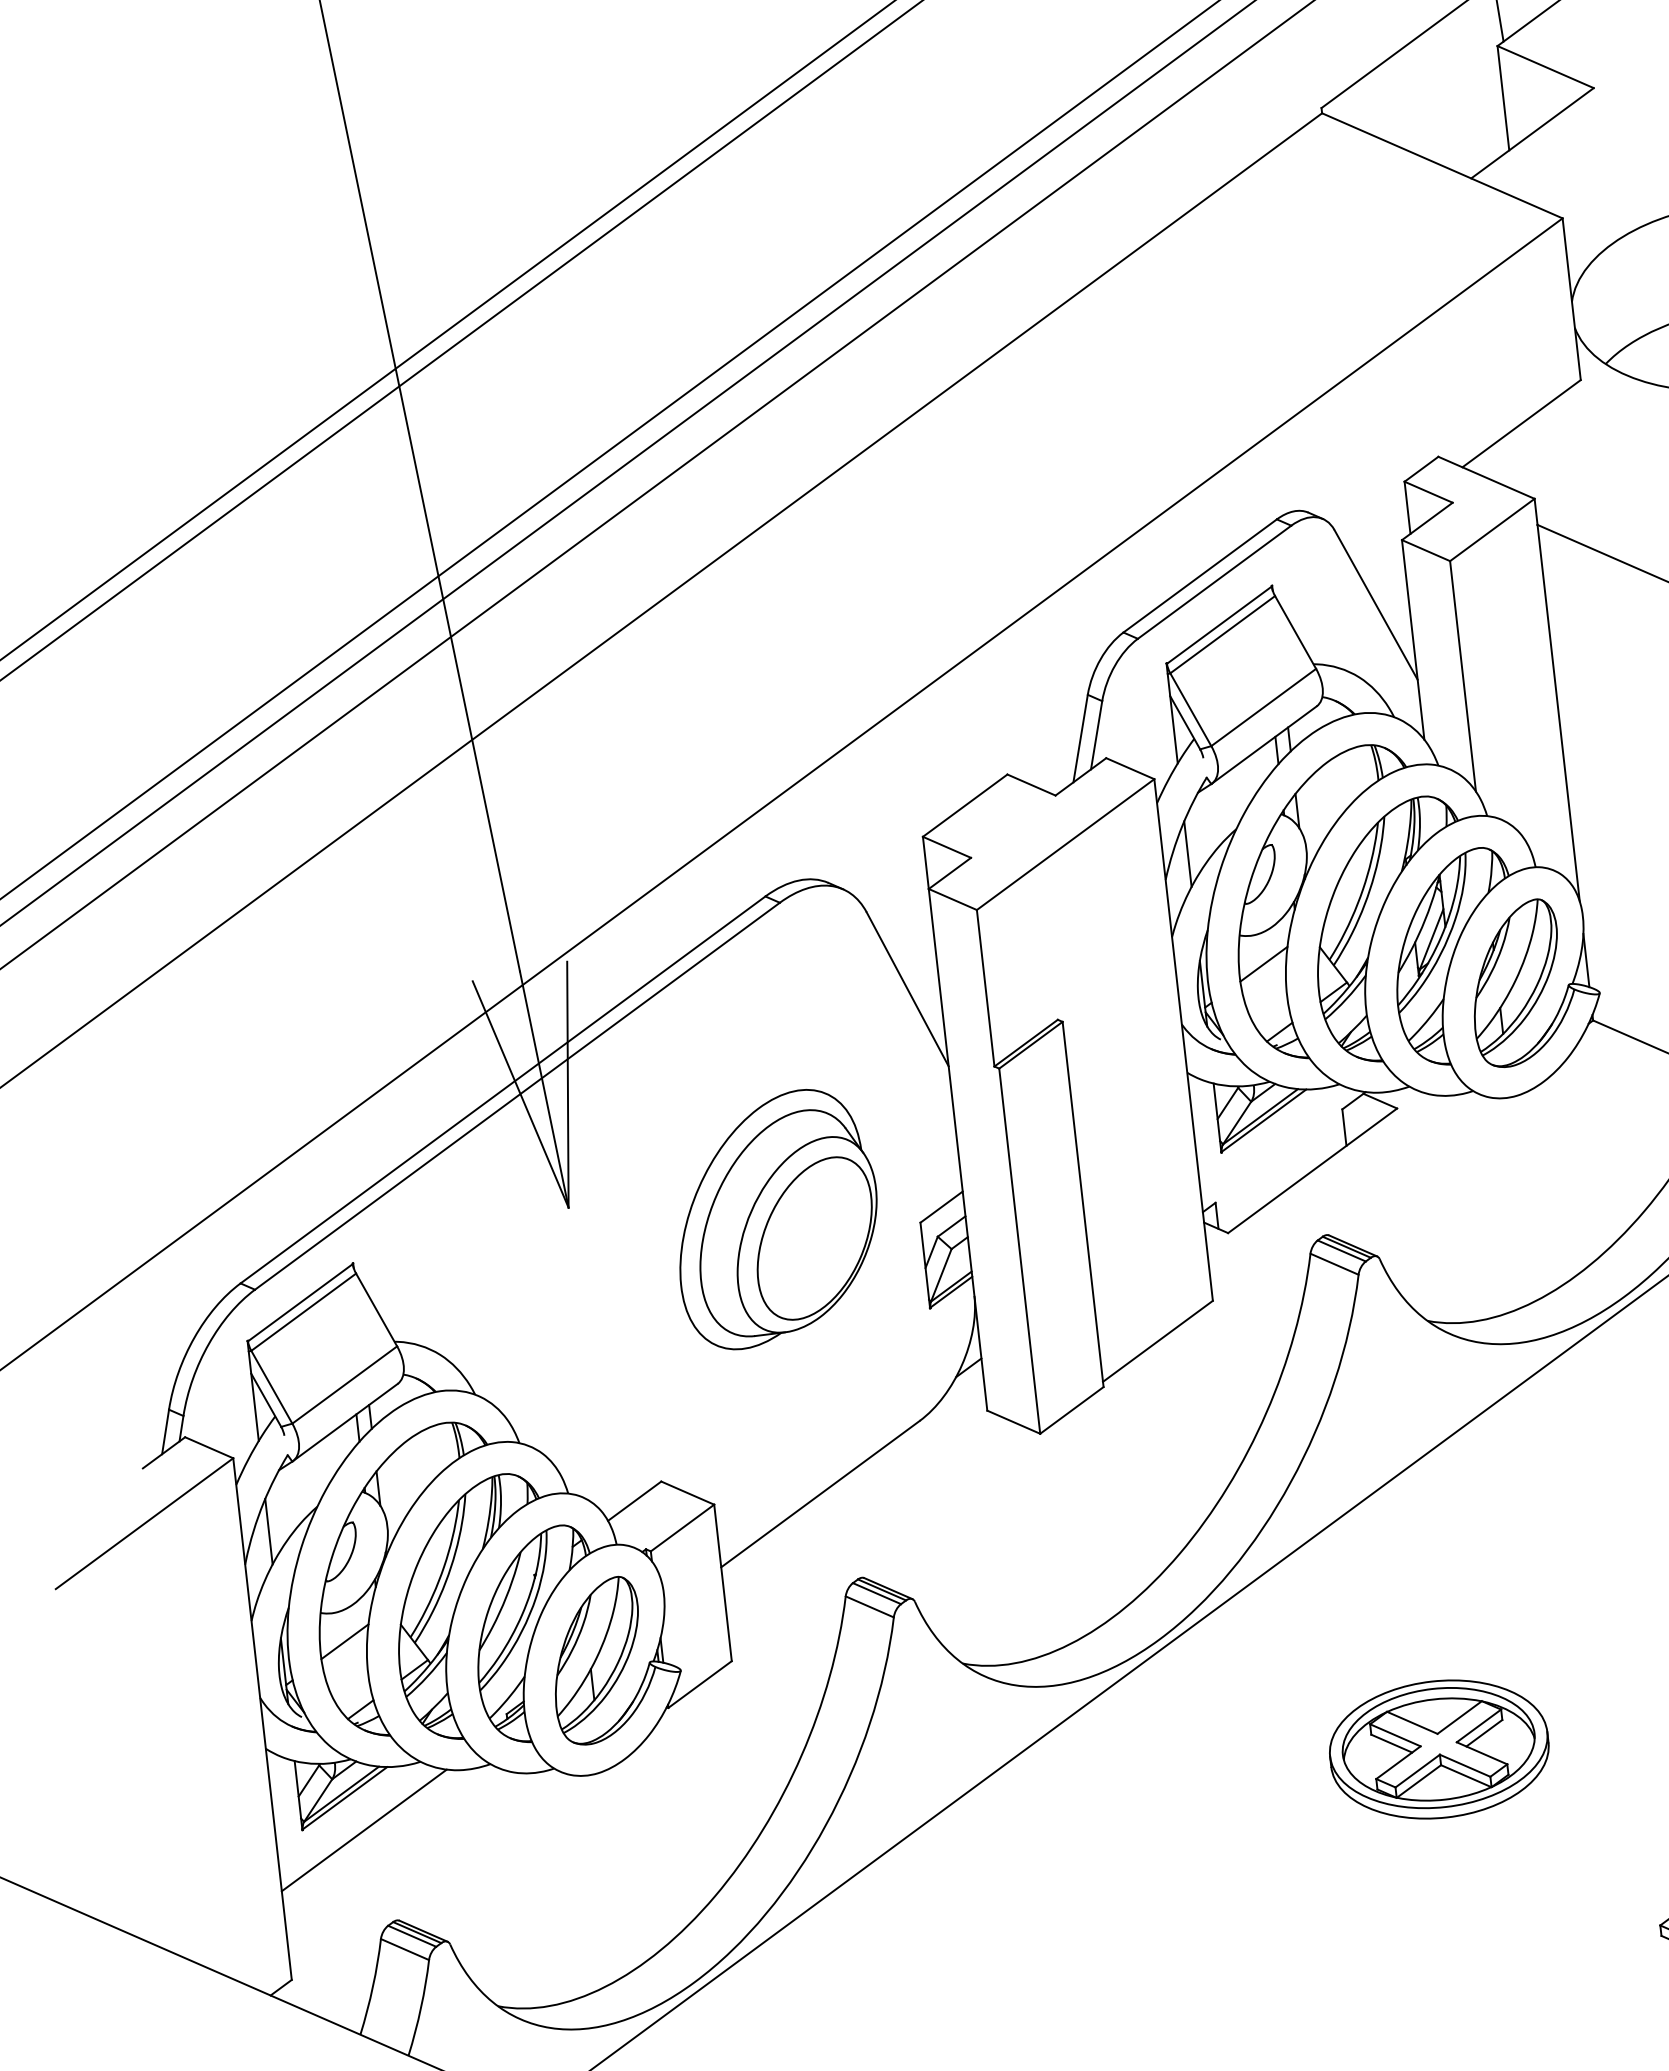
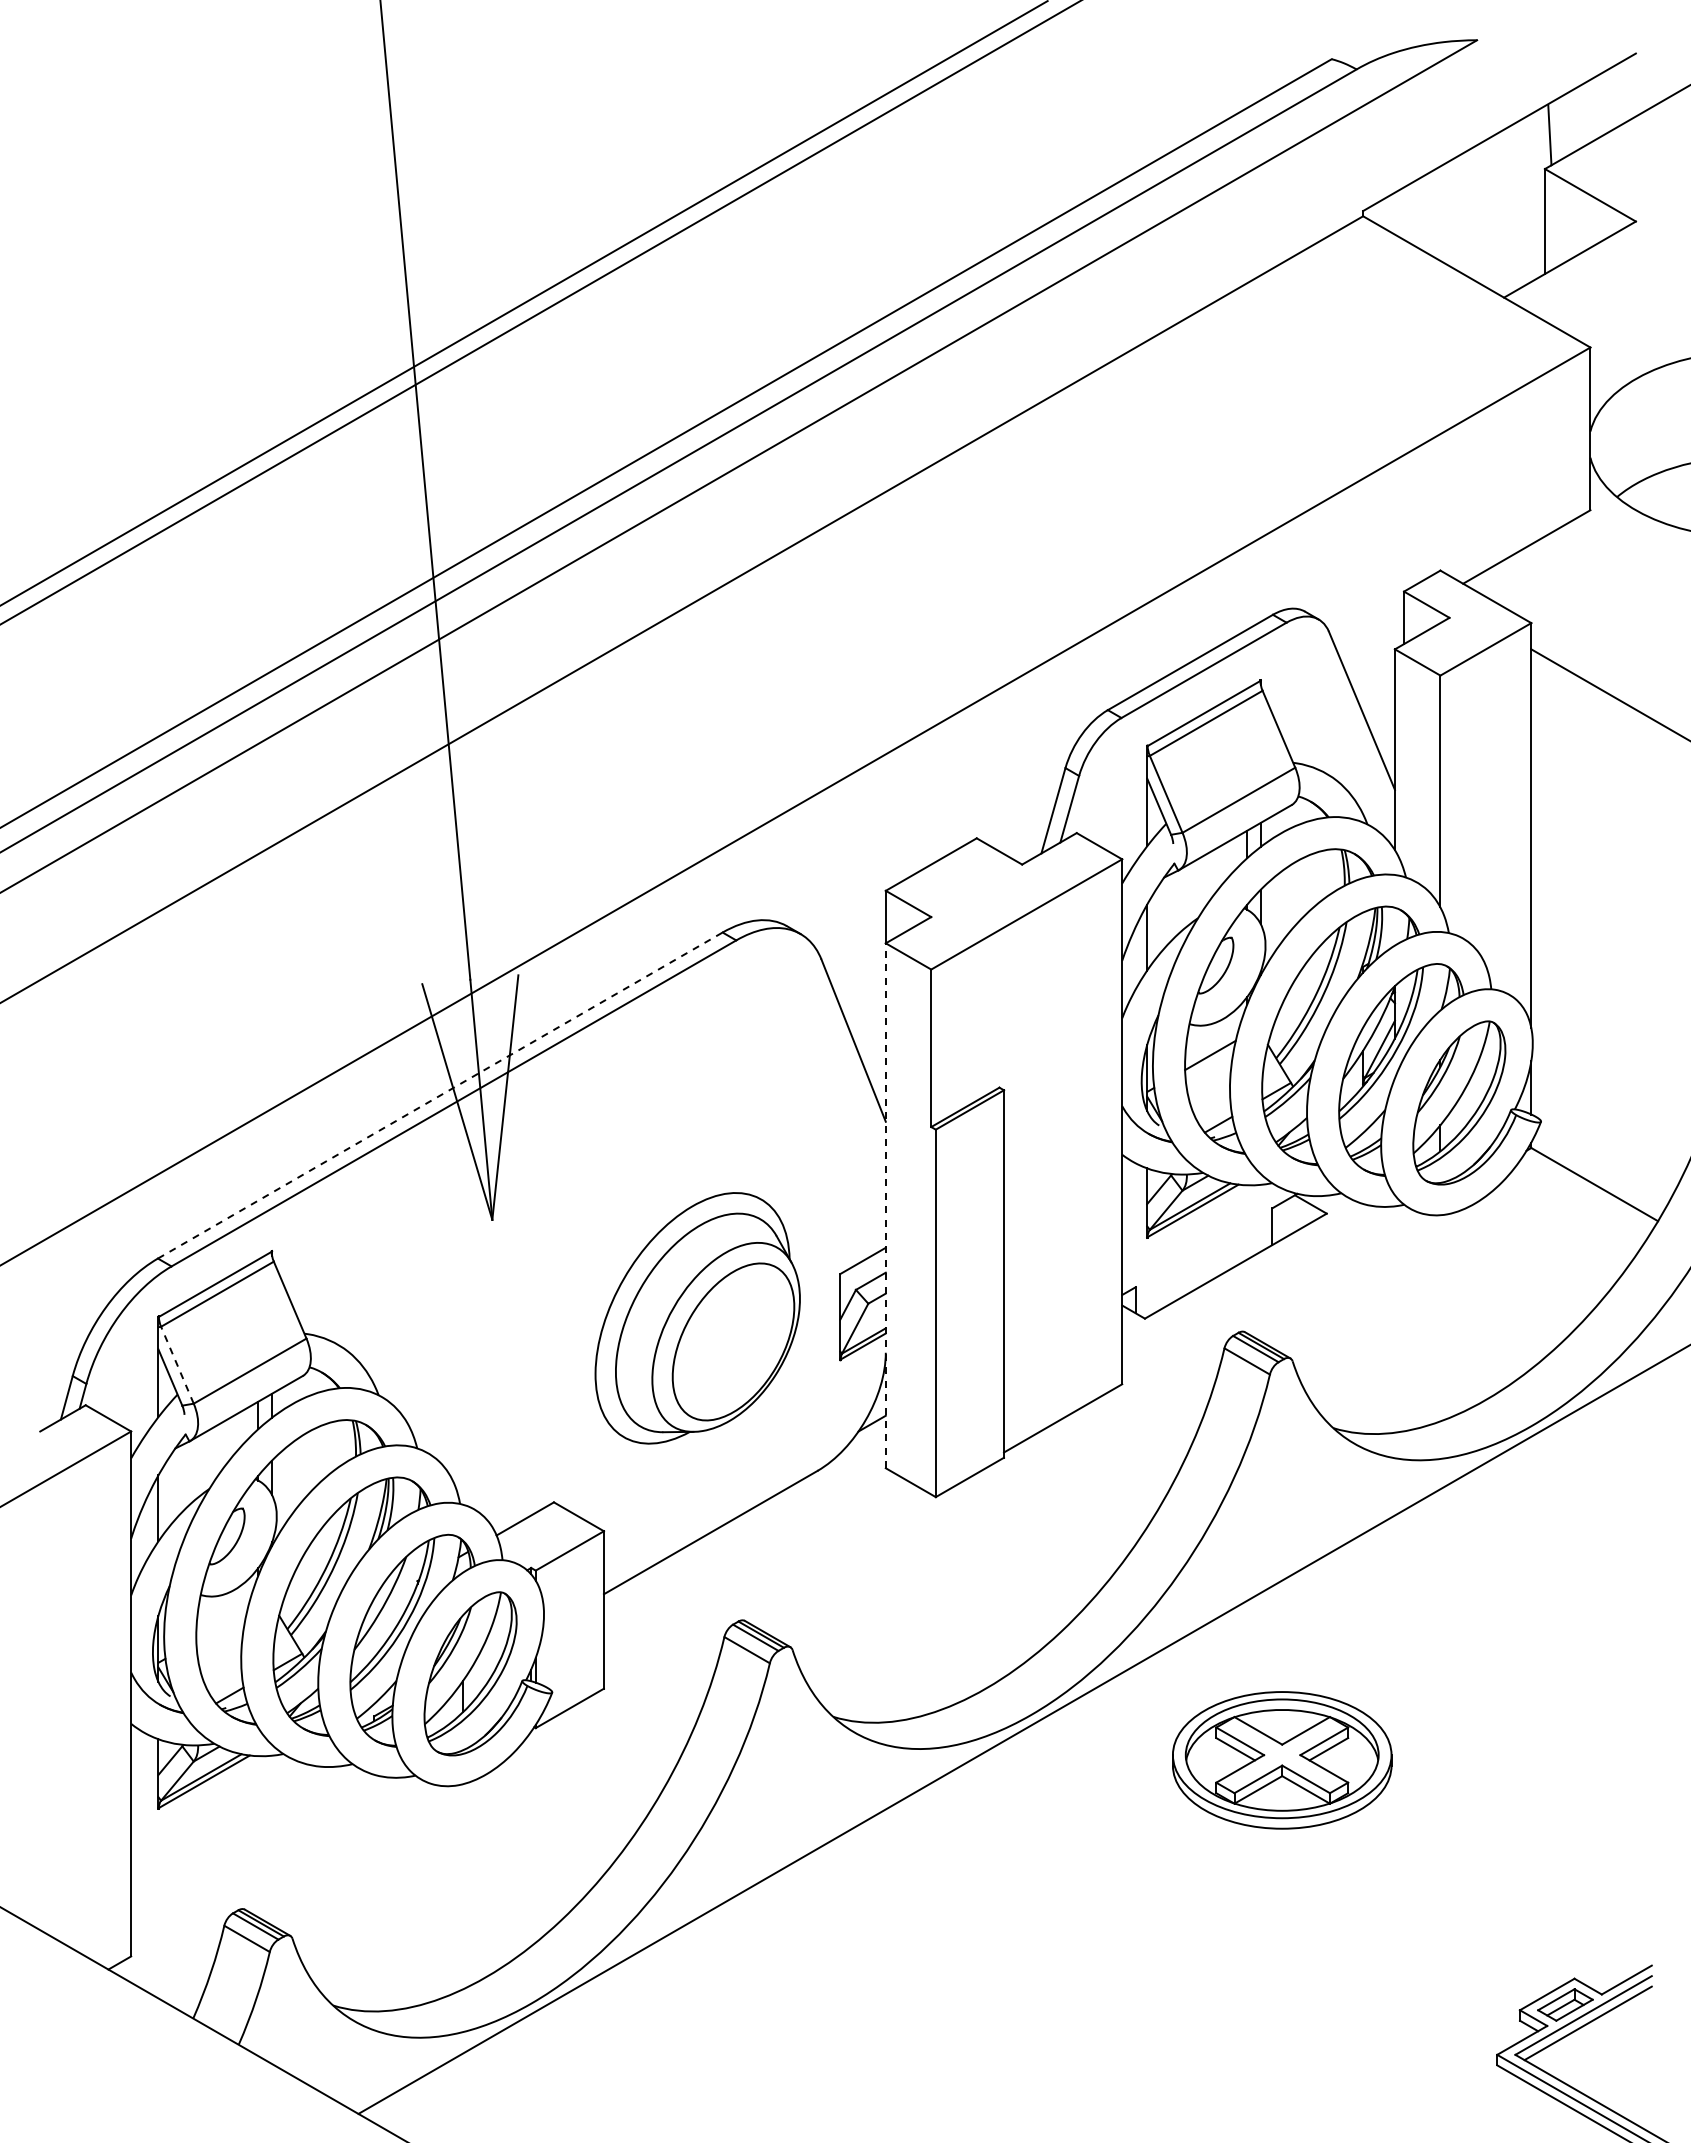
line: (503, 1089) -> (440, 1095), solid -> dashed
line: (957, 1149) -> (885, 1205), solid -> dashed
part: (776, 1219) -> (697, 1318), moved
line: (271, 1387) -> (177, 1365), solid -> dashed
line: (344, 1640) -> (221, 1625), removed
part: (1439, 1749) -> (1282, 1760), moved
line: (363, 1830) -> (219, 1815), removed

